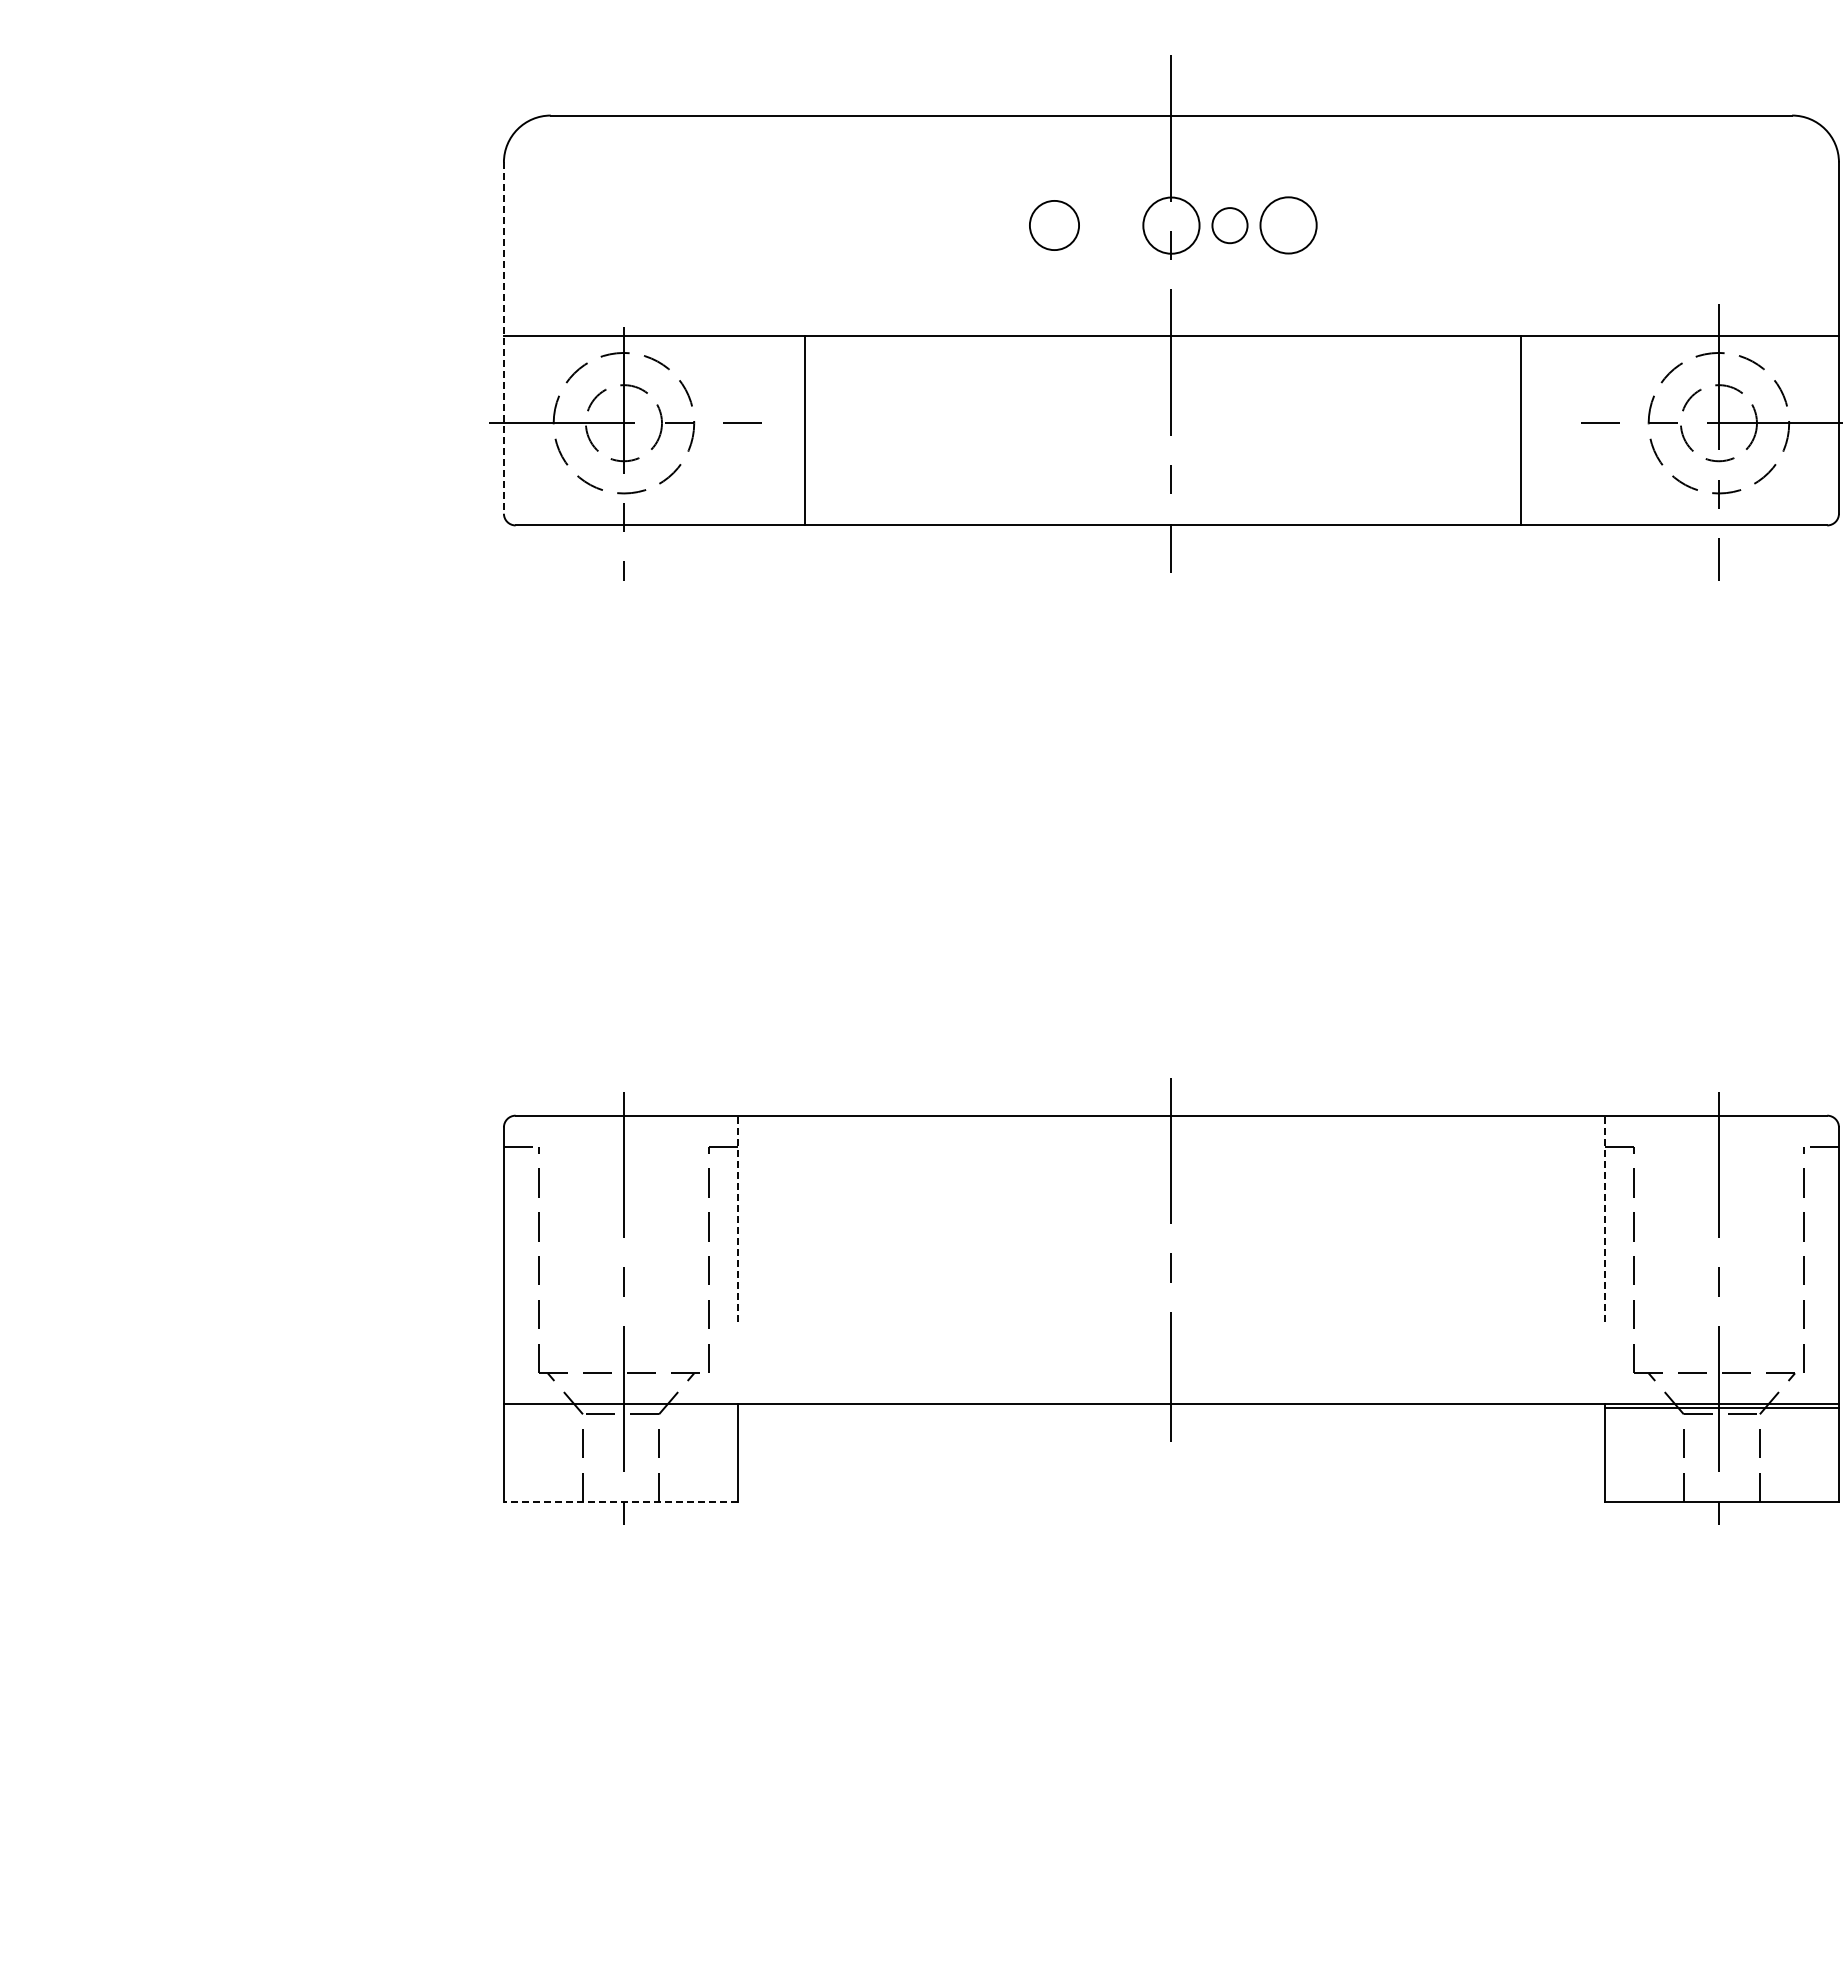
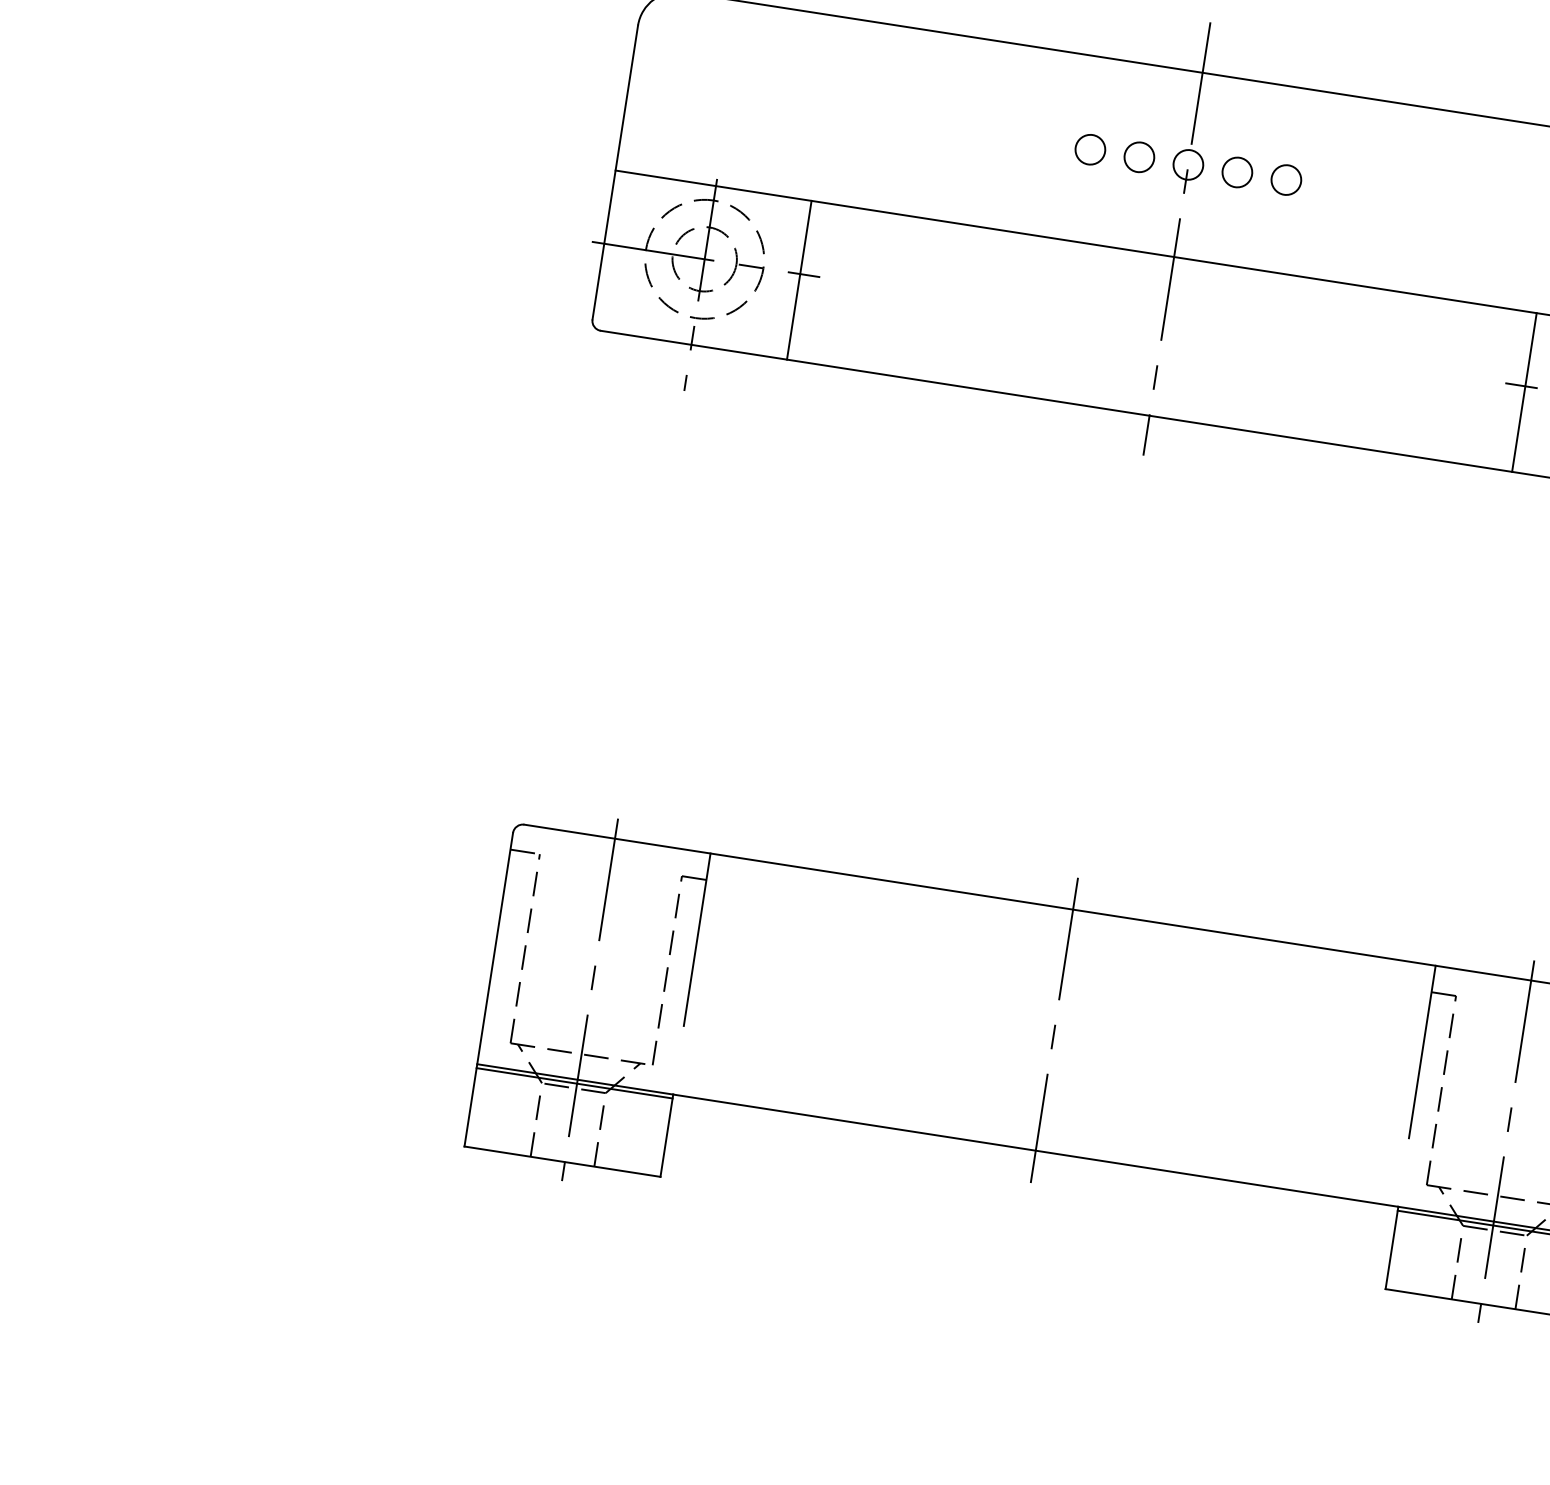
circle: (1053, 225) -> (1089, 149), size x0.71
circle: (1112, 225) -> (1139, 157), added
circle: (1171, 225) -> (1188, 164), size x0.62
circle: (1288, 225) -> (1286, 179), size x0.62
line: (503, 338) -> (614, 172), dashed -> solid
line: (805, 430) -> (799, 280), moved
line: (1520, 430) -> (1524, 392), moved
line: (738, 1218) -> (697, 939), dashed -> solid
line: (1604, 1218) -> (1422, 1051), dashed -> solid
line: (620, 1408) -> (574, 1083), added
line: (620, 1502) -> (562, 1161), dashed -> solid

